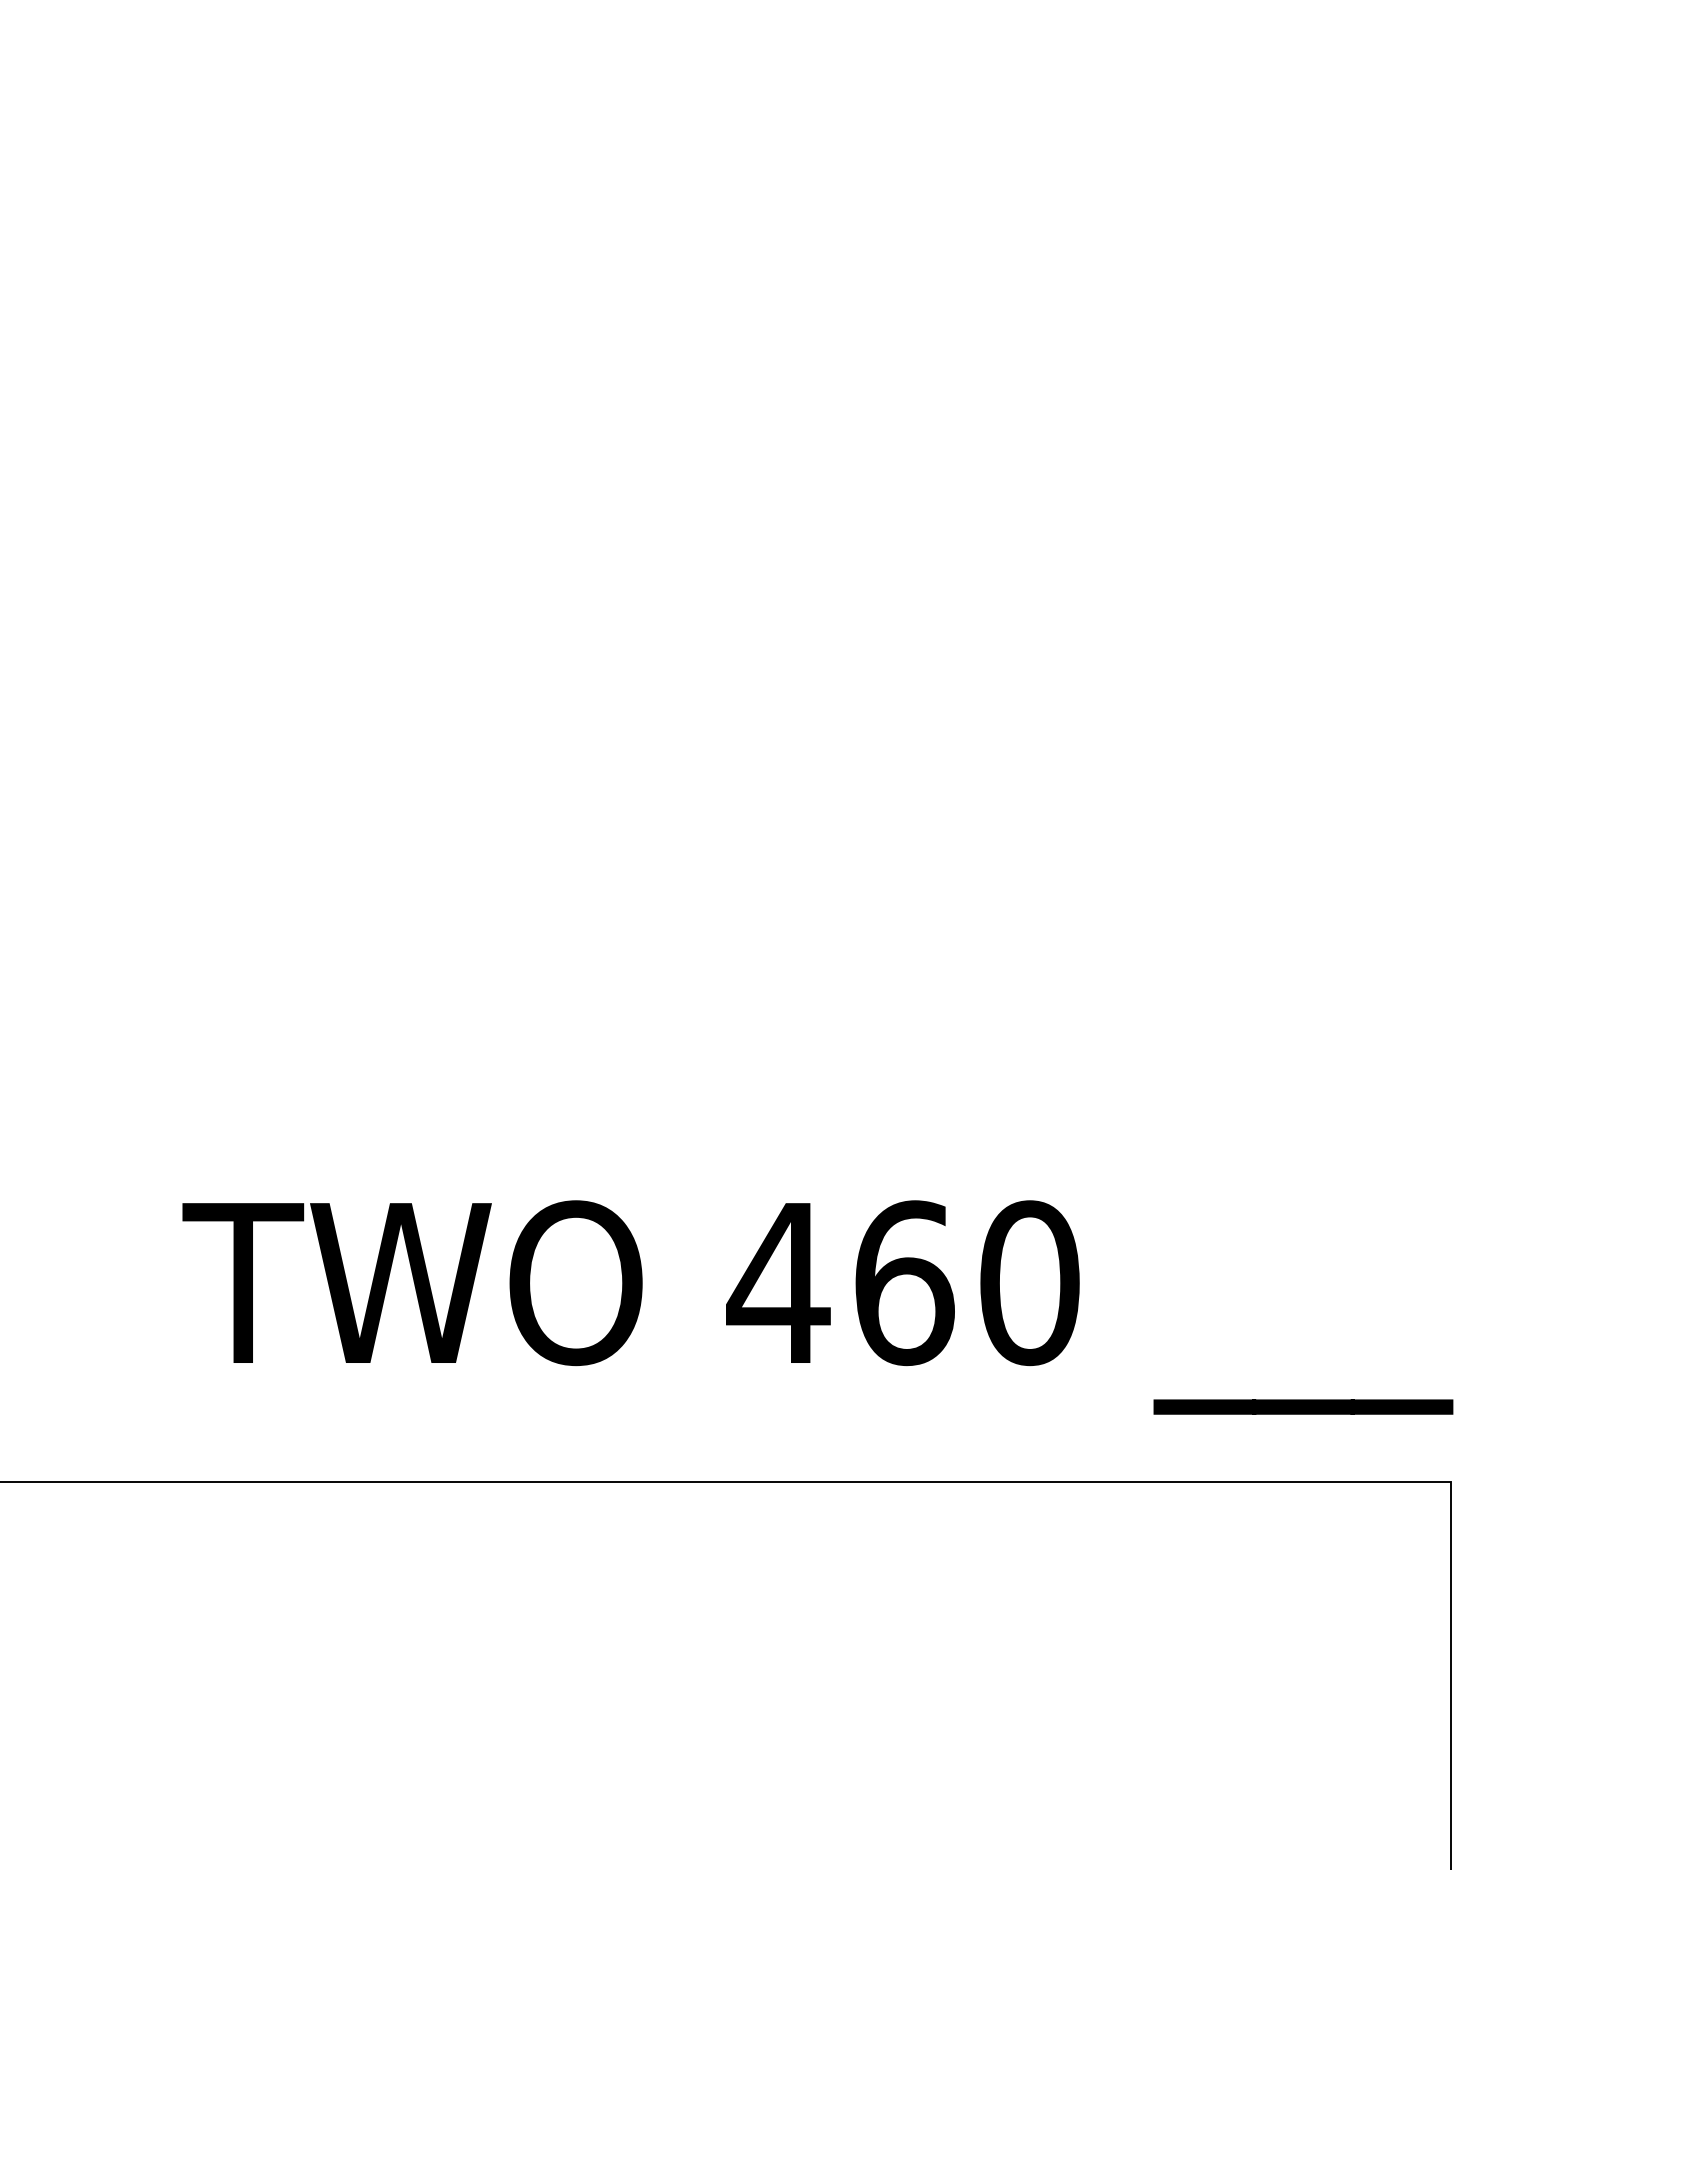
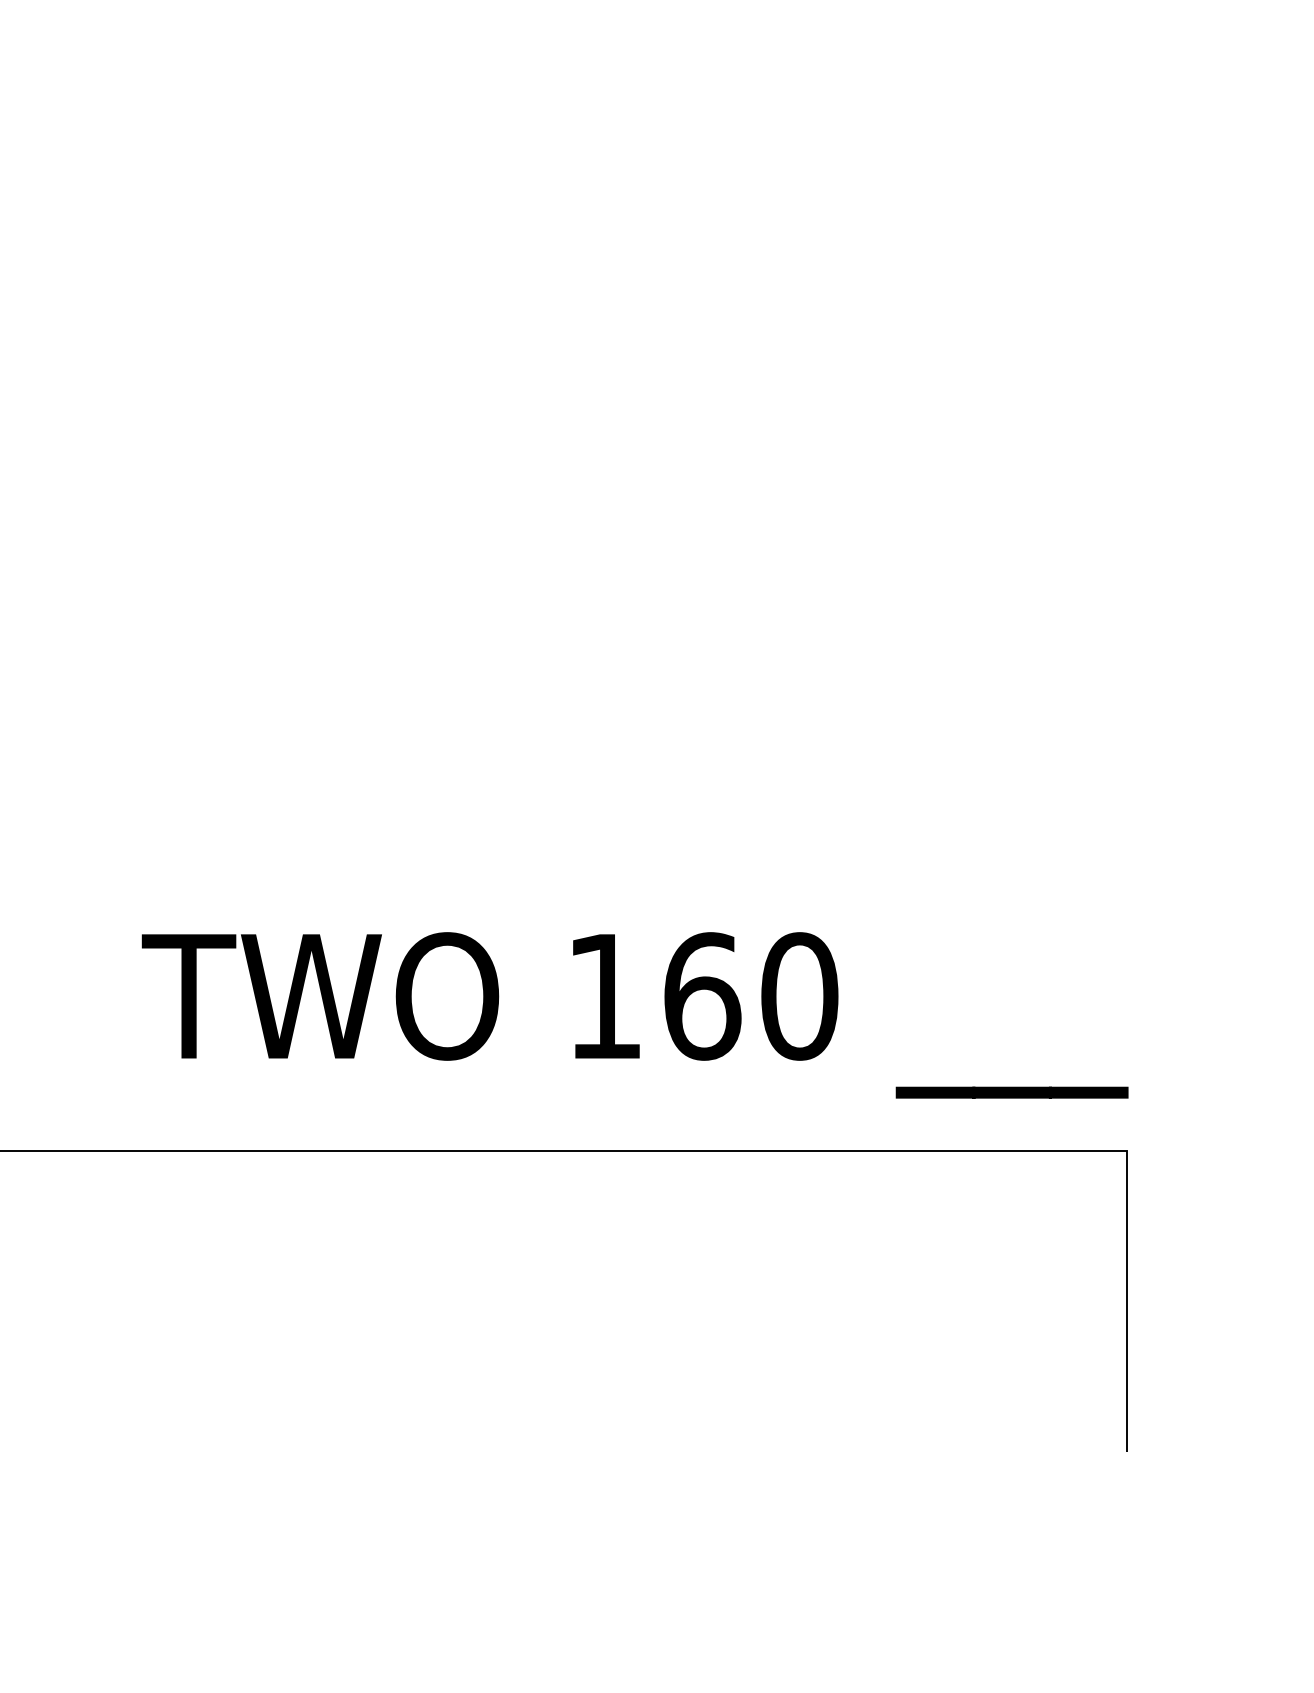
text: (778, 1282) -> (604, 995), 460 -> 160

